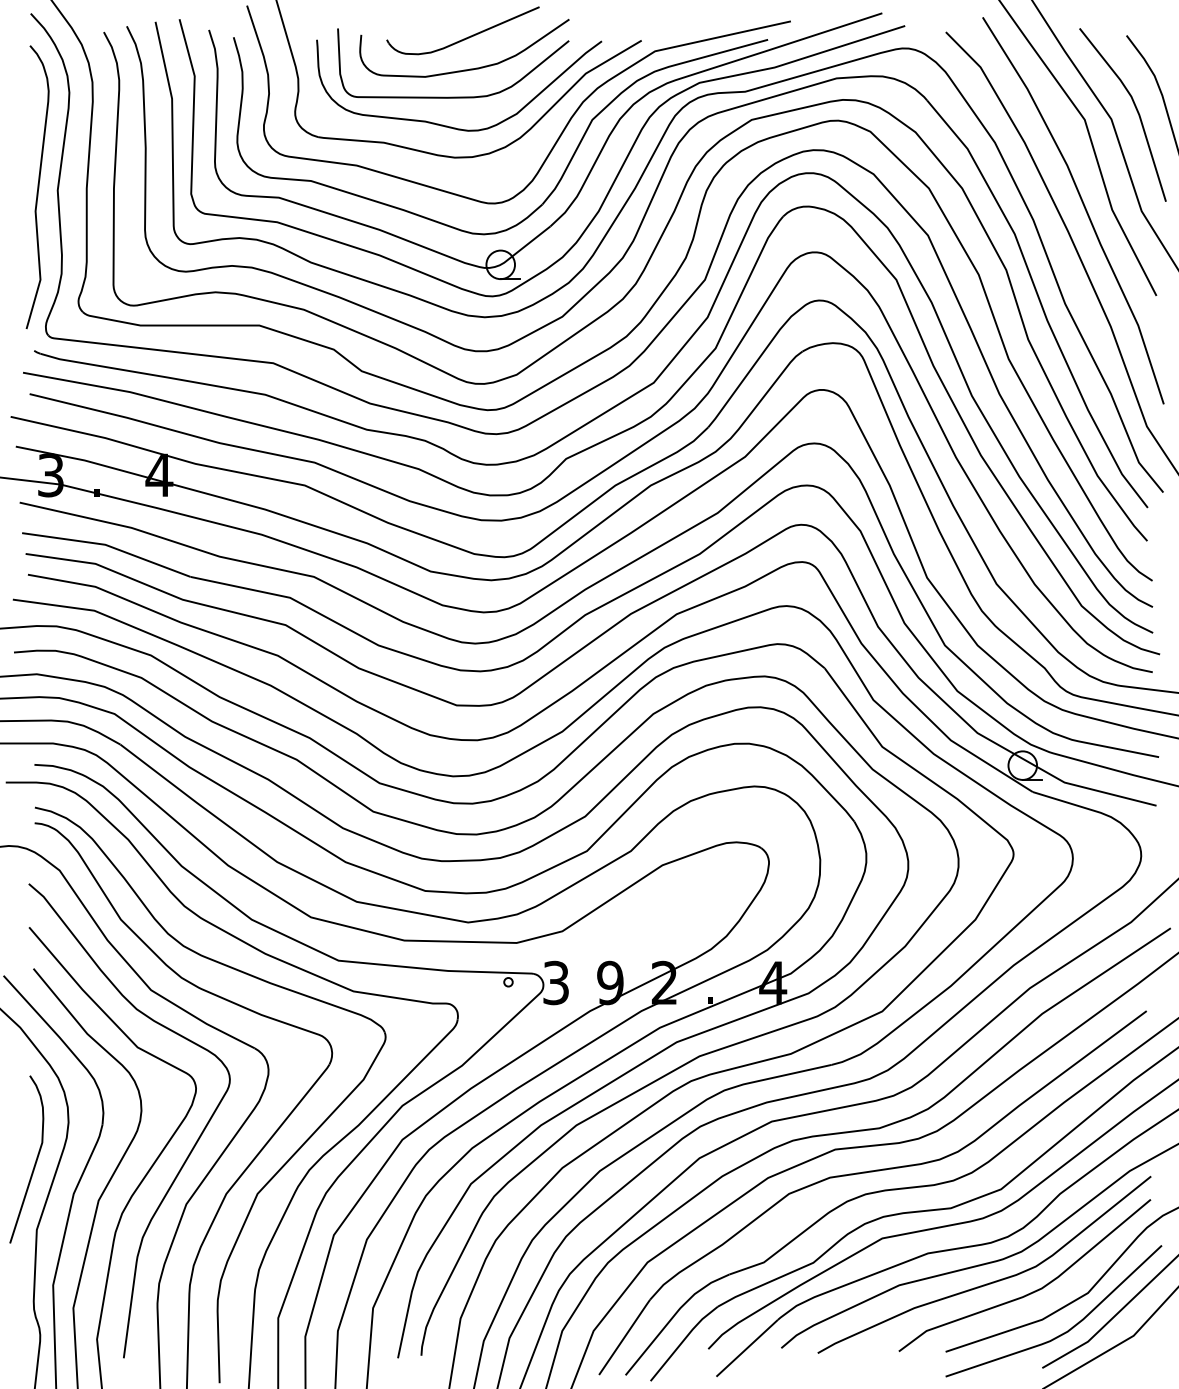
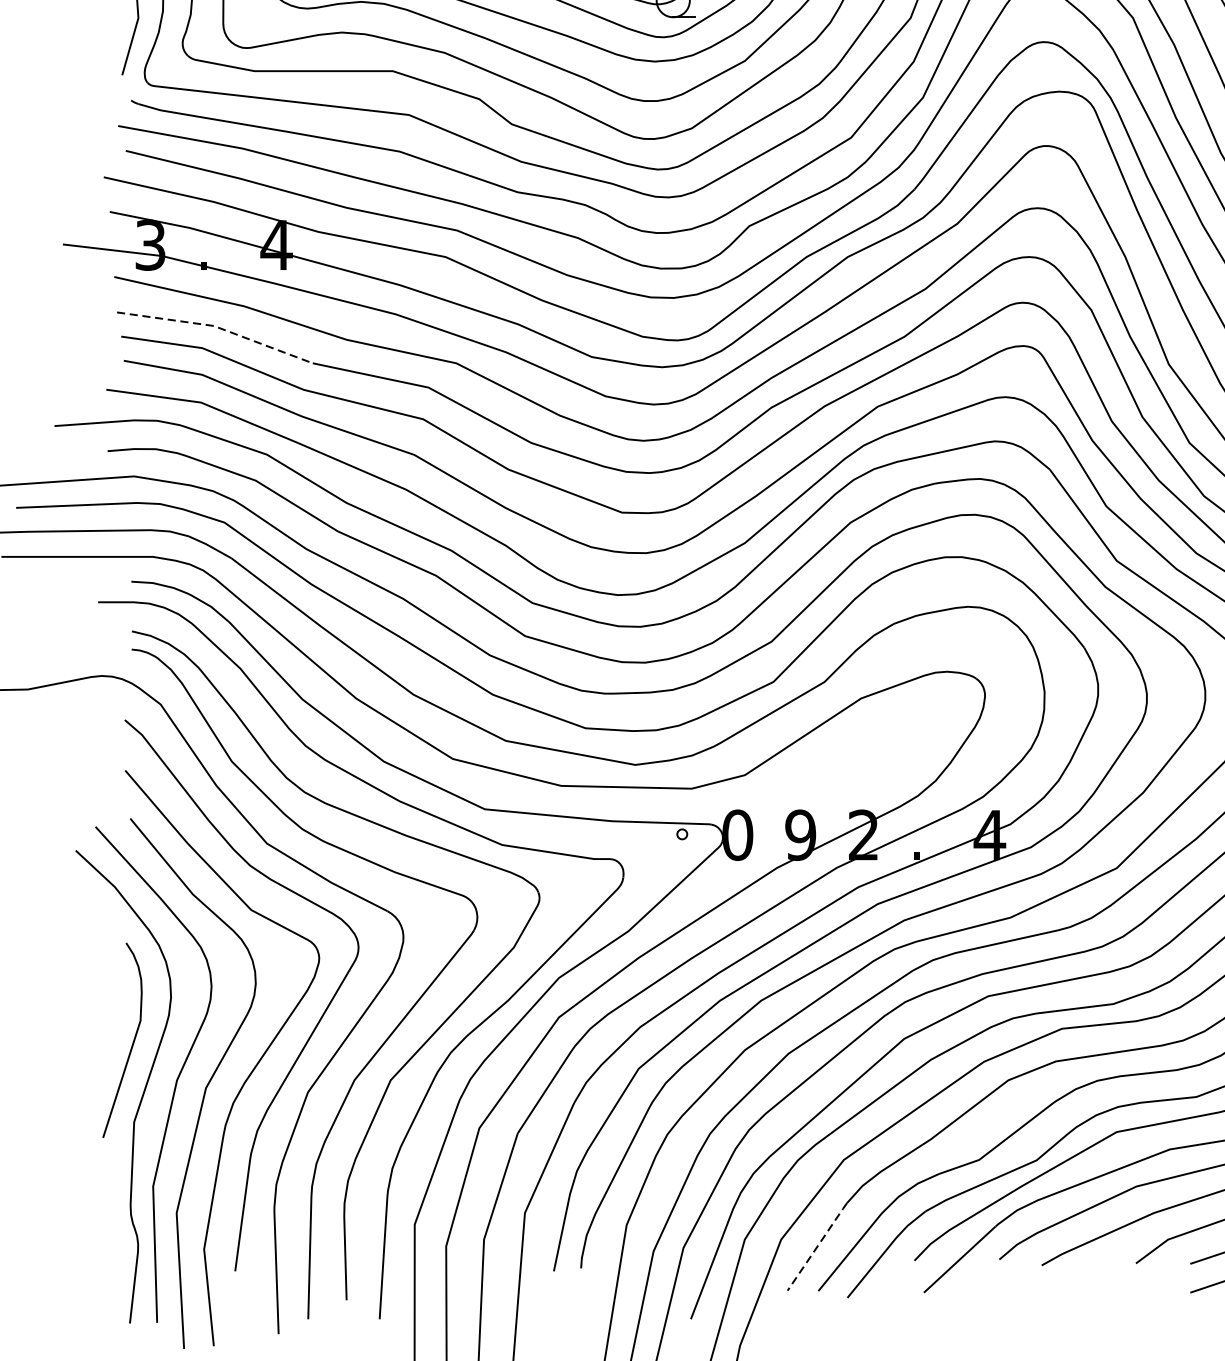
line: (108, 545) -> (217, 326), solid -> dashed
text: (556, 982) -> (738, 834), 3 -> 0
line: (624, 1336) -> (817, 1246), solid -> dashed

